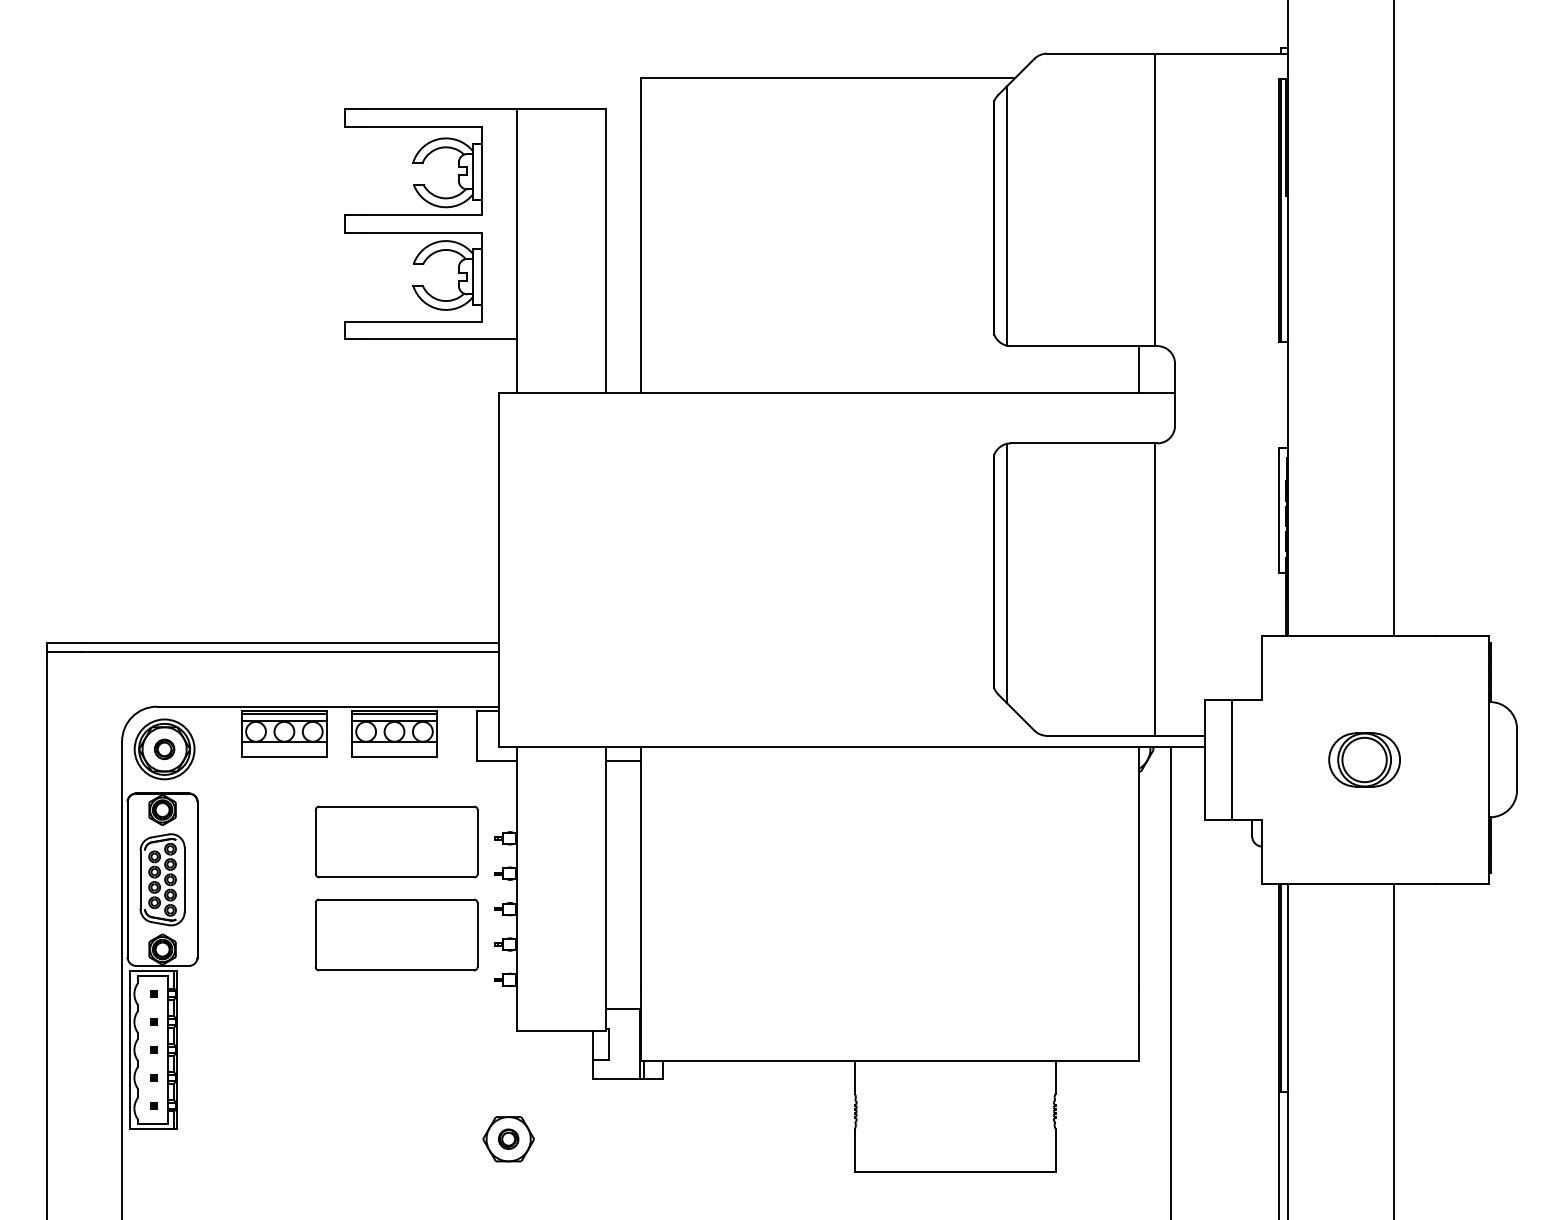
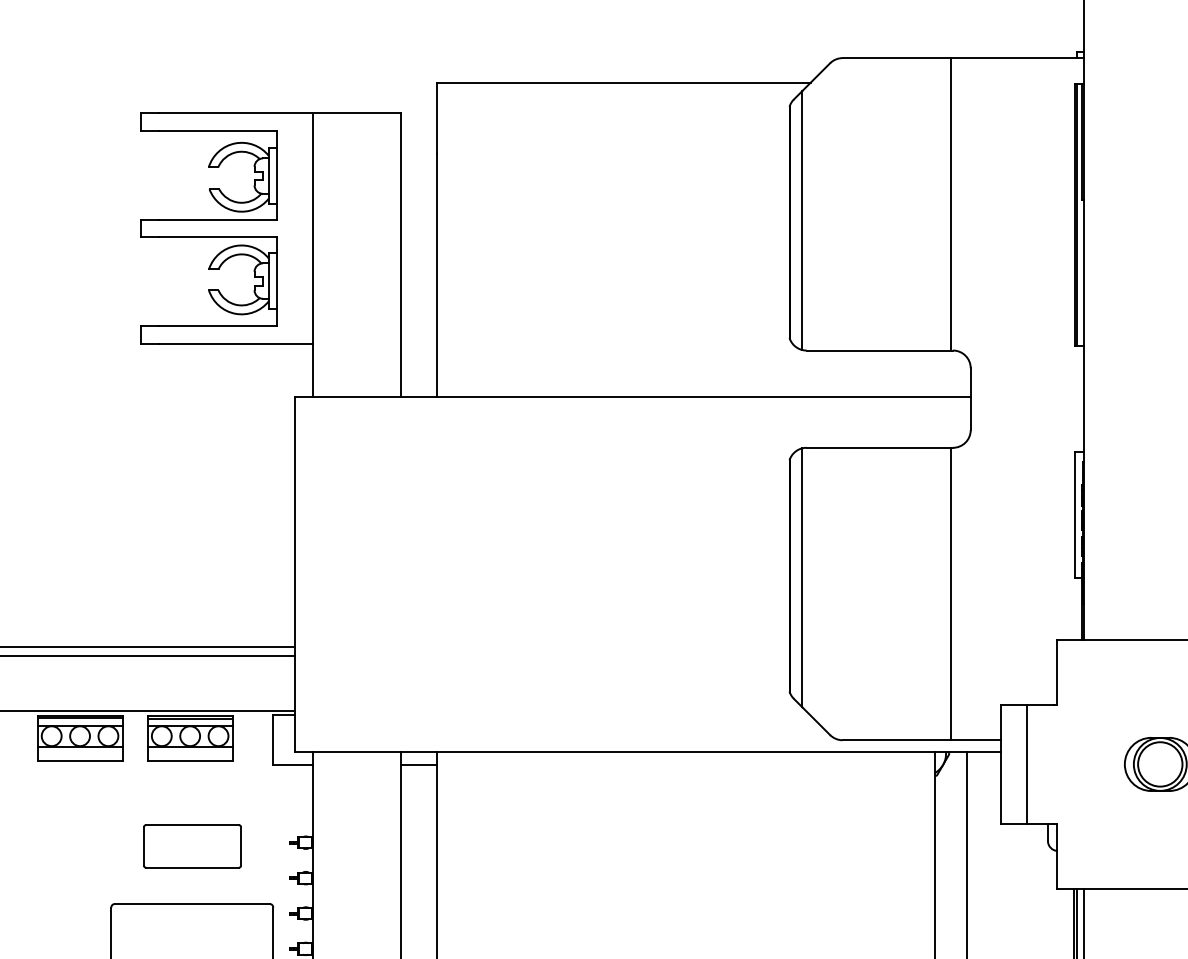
line: (1139, 369) -> (935, 373), removed
part: (396, 841) -> (192, 845), size x0.6

